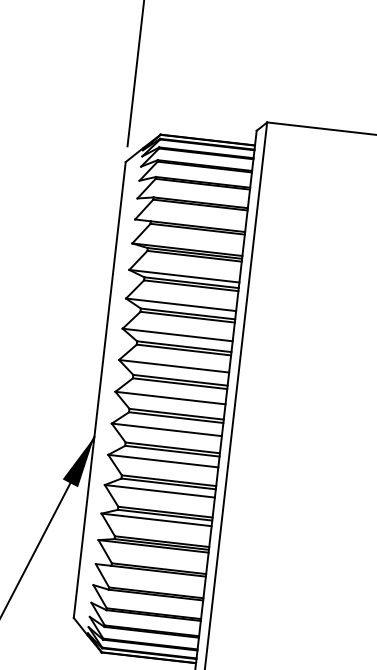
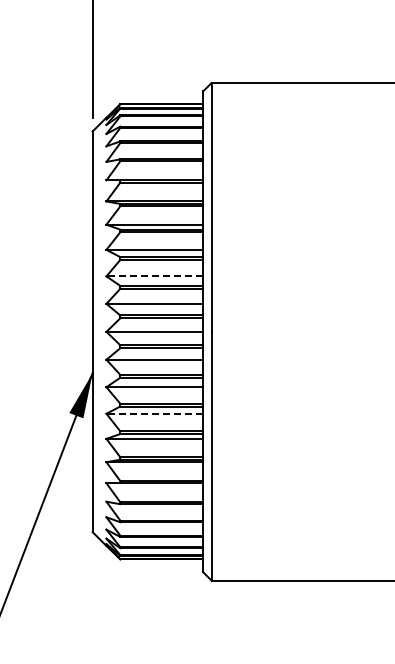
line: (177, 335) -> (154, 276), solid -> dashed
line: (159, 490) -> (154, 413), solid -> dashed

